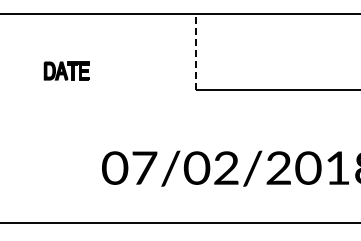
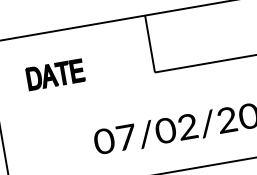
line: (195, 52) -> (149, 44), dashed -> solid
part: (66, 70) -> (55, 74), size x1.67

